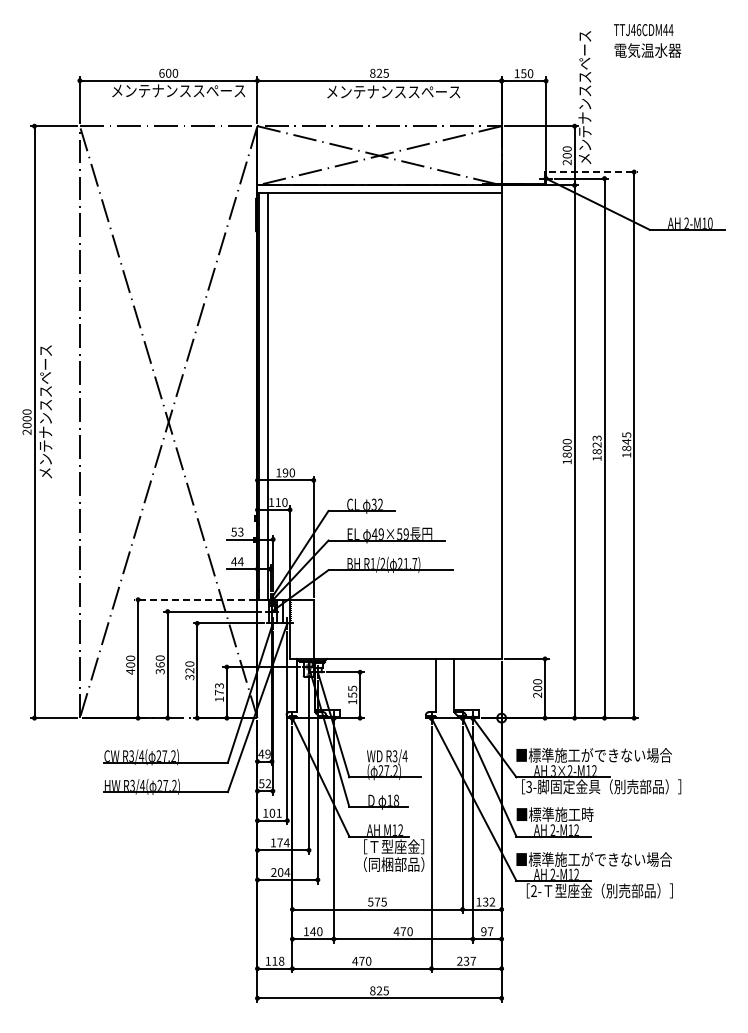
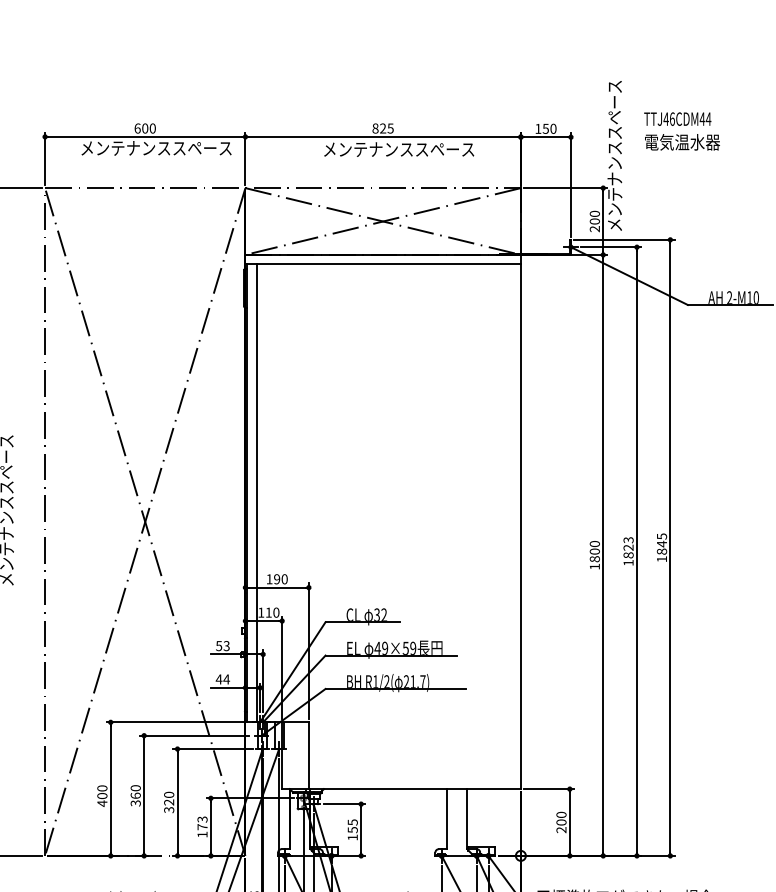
text: (647, 40) -> (682, 130), moved
line: (593, 172) -> (624, 240), dashed -> solid
line: (195, 599) -> (175, 722), dashed -> solid

